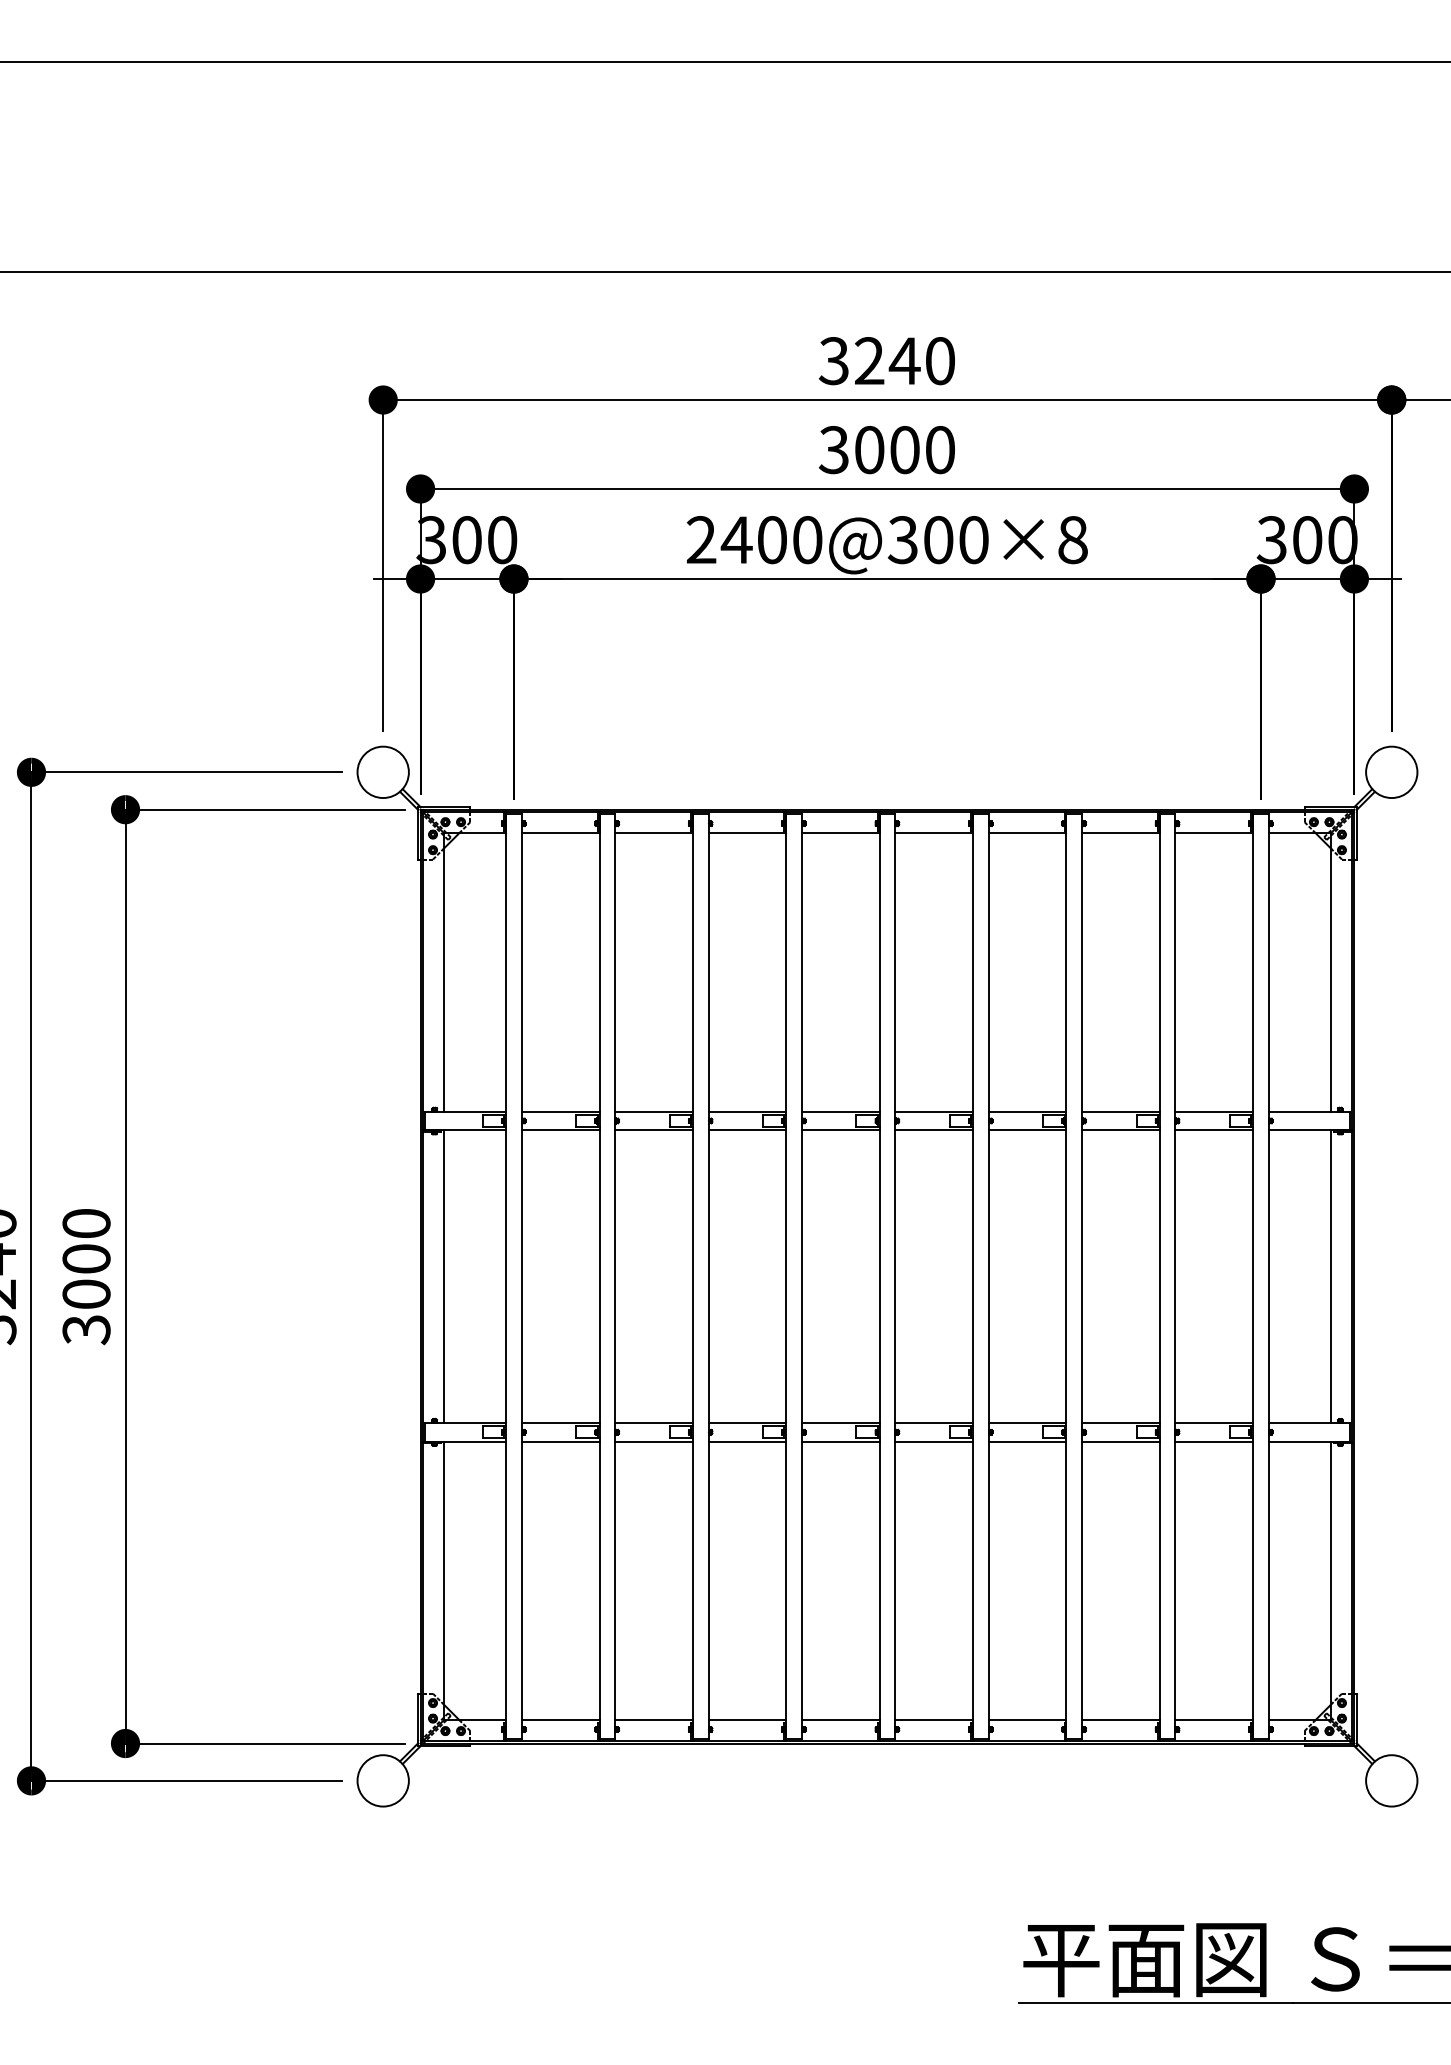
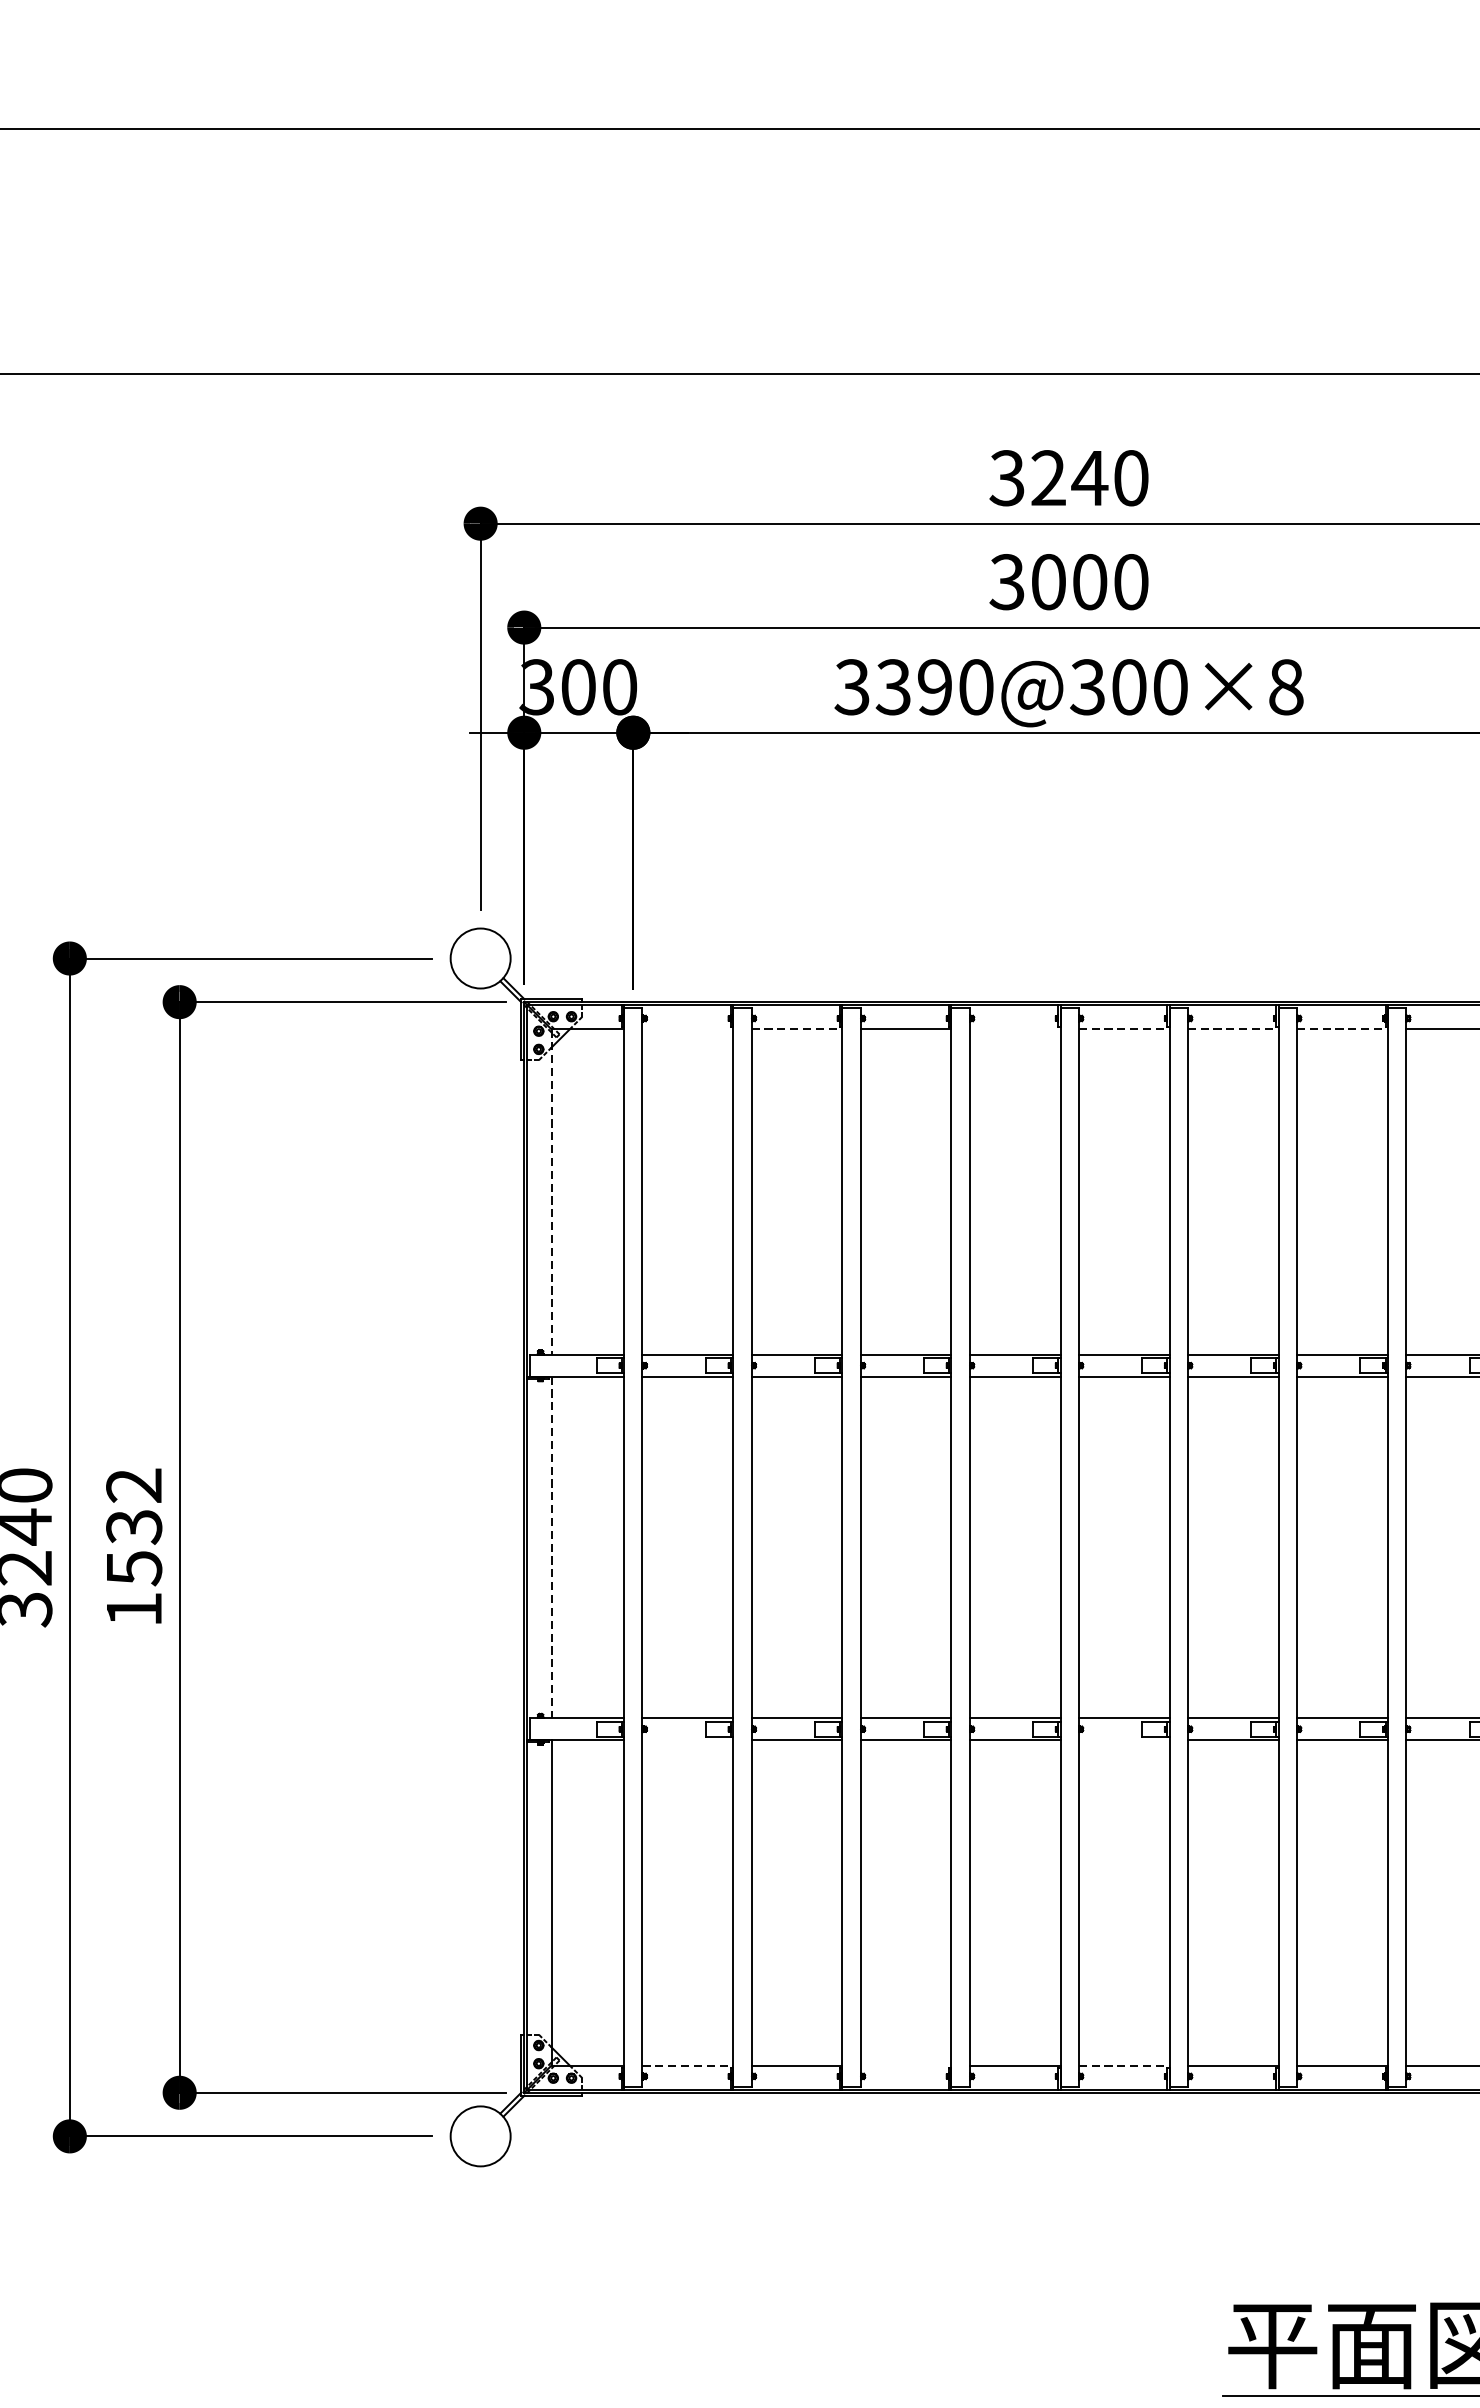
text: (736, 540) -> (893, 687), 2400@300×8 -> 3390@300×8
line: (560, 833) -> (687, 1029), removed
line: (654, 833) -> (797, 1029), solid -> dashed
line: (840, 833) -> (1014, 1029), removed
line: (934, 833) -> (1124, 1029), solid -> dashed
line: (1027, 833) -> (1233, 1029), solid -> dashed
line: (1120, 833) -> (1341, 1029), solid -> dashed
line: (443, 972) -> (551, 1192), solid -> dashed
text: (86, 1277) -> (134, 1548), 3000 -> 1532
line: (443, 1277) -> (551, 1548), solid -> dashed
line: (560, 1441) -> (687, 1740), removed
line: (934, 1441) -> (1124, 1740), removed
line: (560, 1720) -> (687, 2065), solid -> dashed
line: (747, 1720) -> (906, 2065), removed
line: (934, 1720) -> (1124, 2065), solid -> dashed

